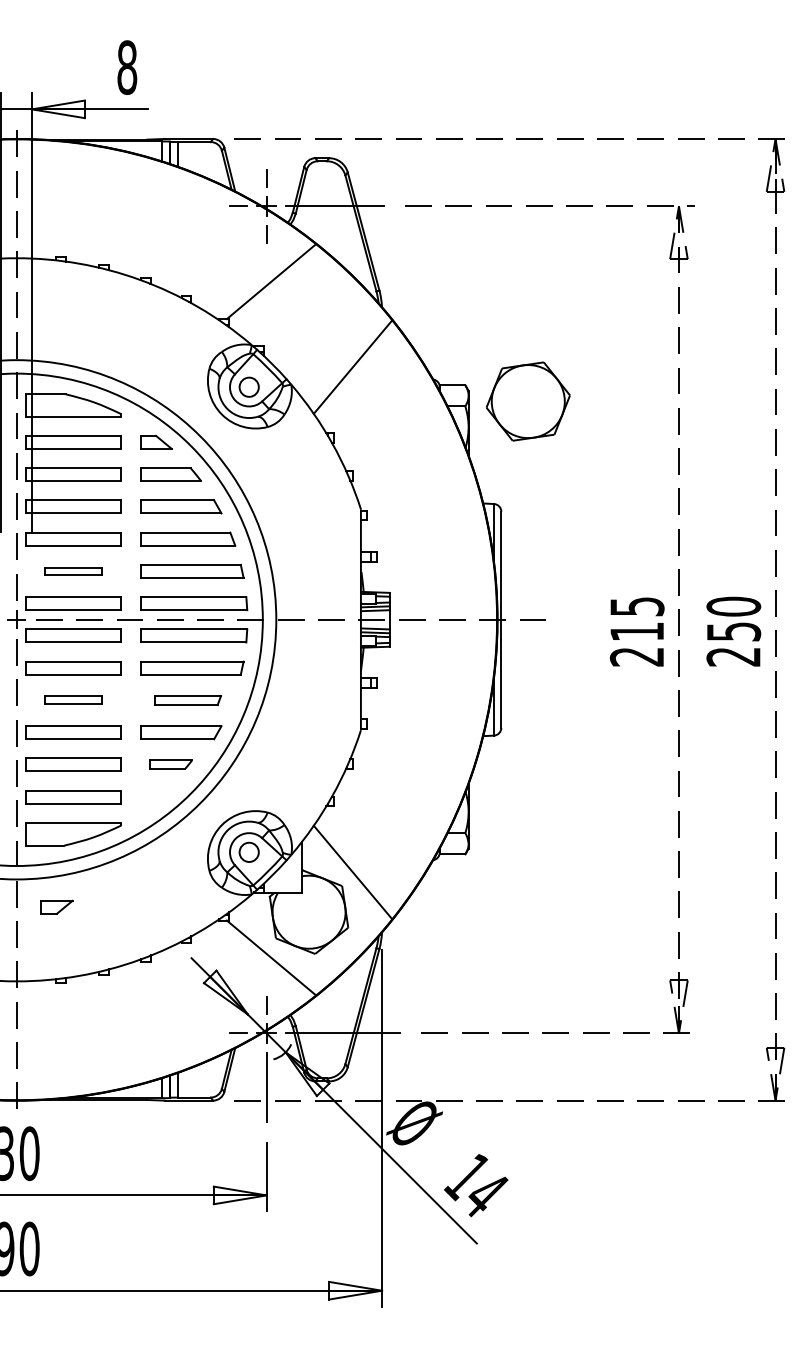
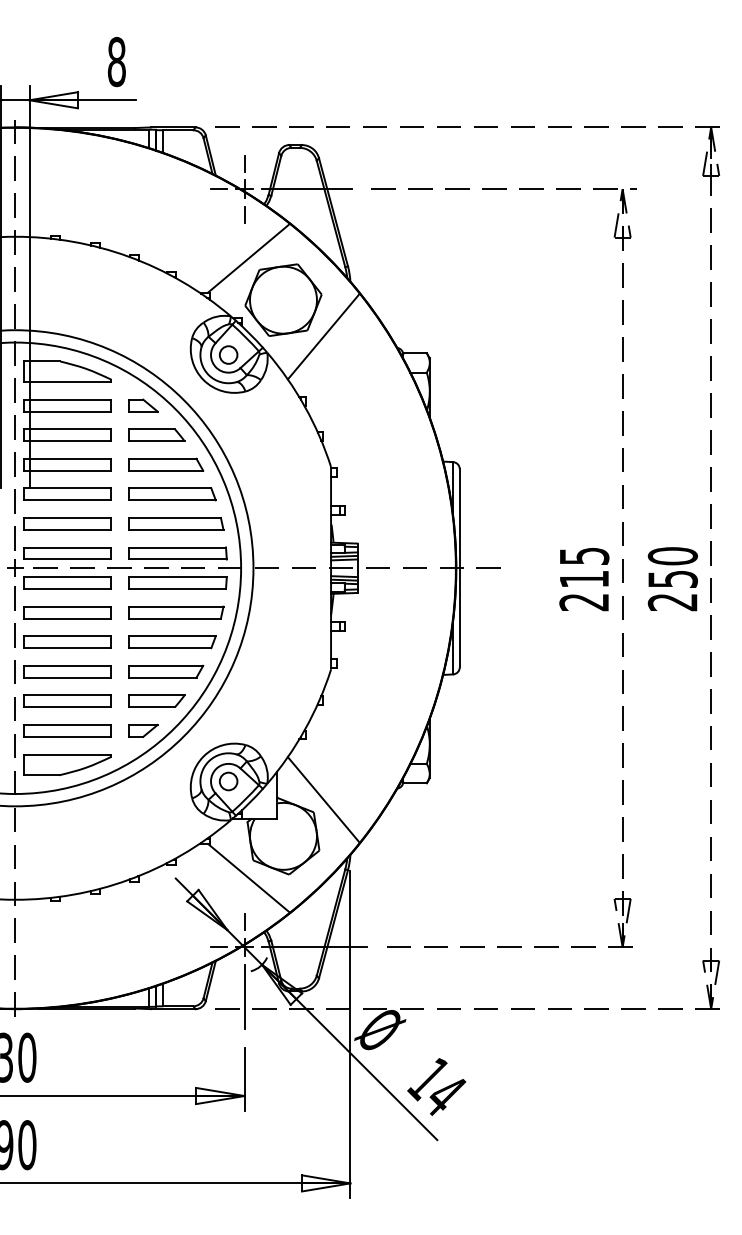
part: (528, 400) -> (283, 299), moved
part: (73, 570) -> (67, 523), size x1.67
part: (73, 699) -> (67, 641), size x1.67
part: (187, 700) -> (172, 642), size x1.43
part: (170, 764) -> (156, 700), size x1.43
part: (57, 906) -> (143, 730), moved

